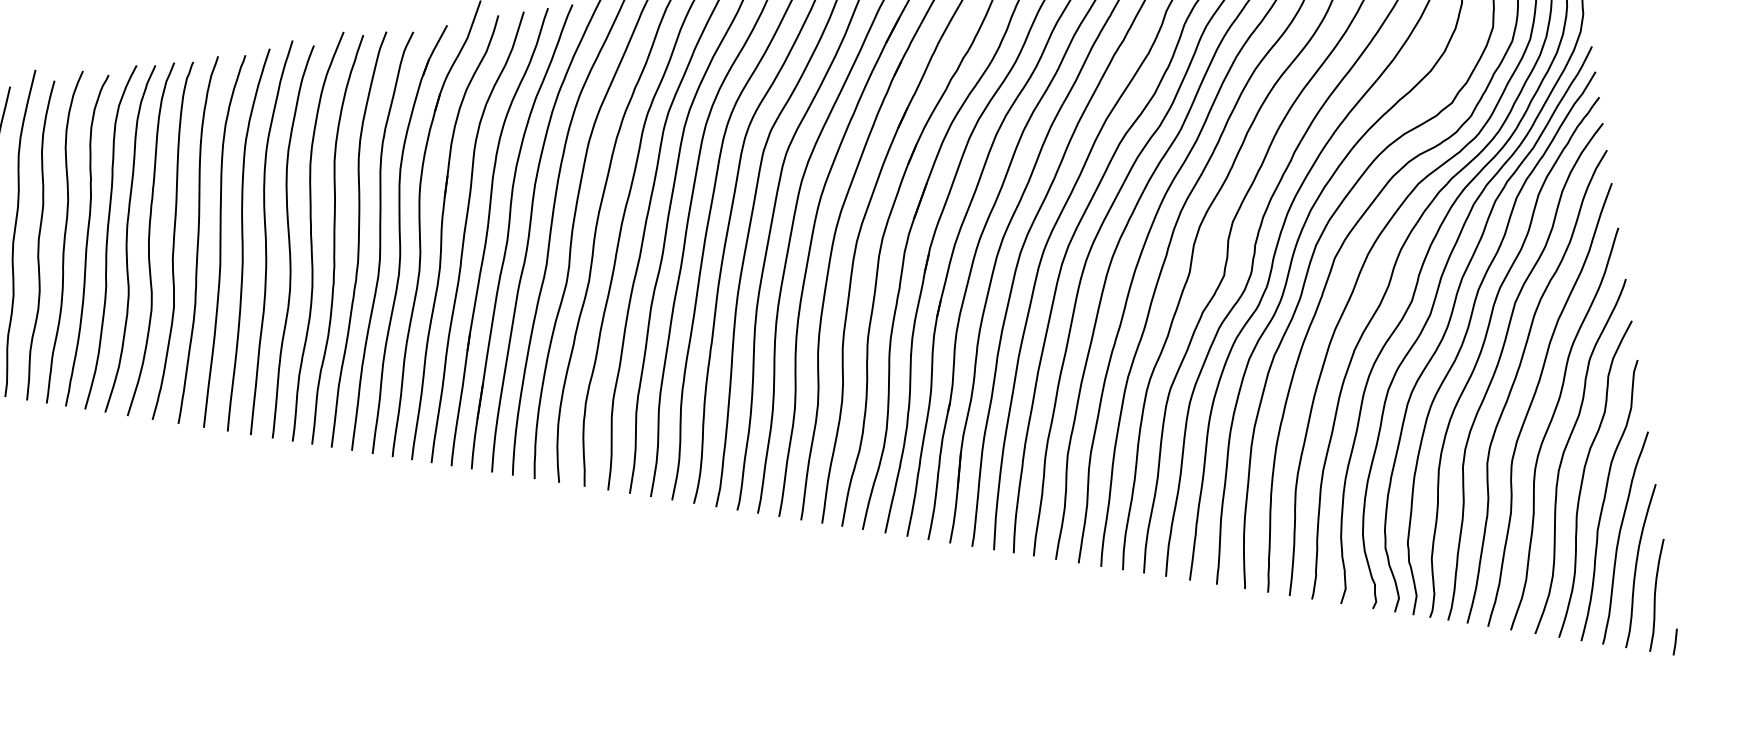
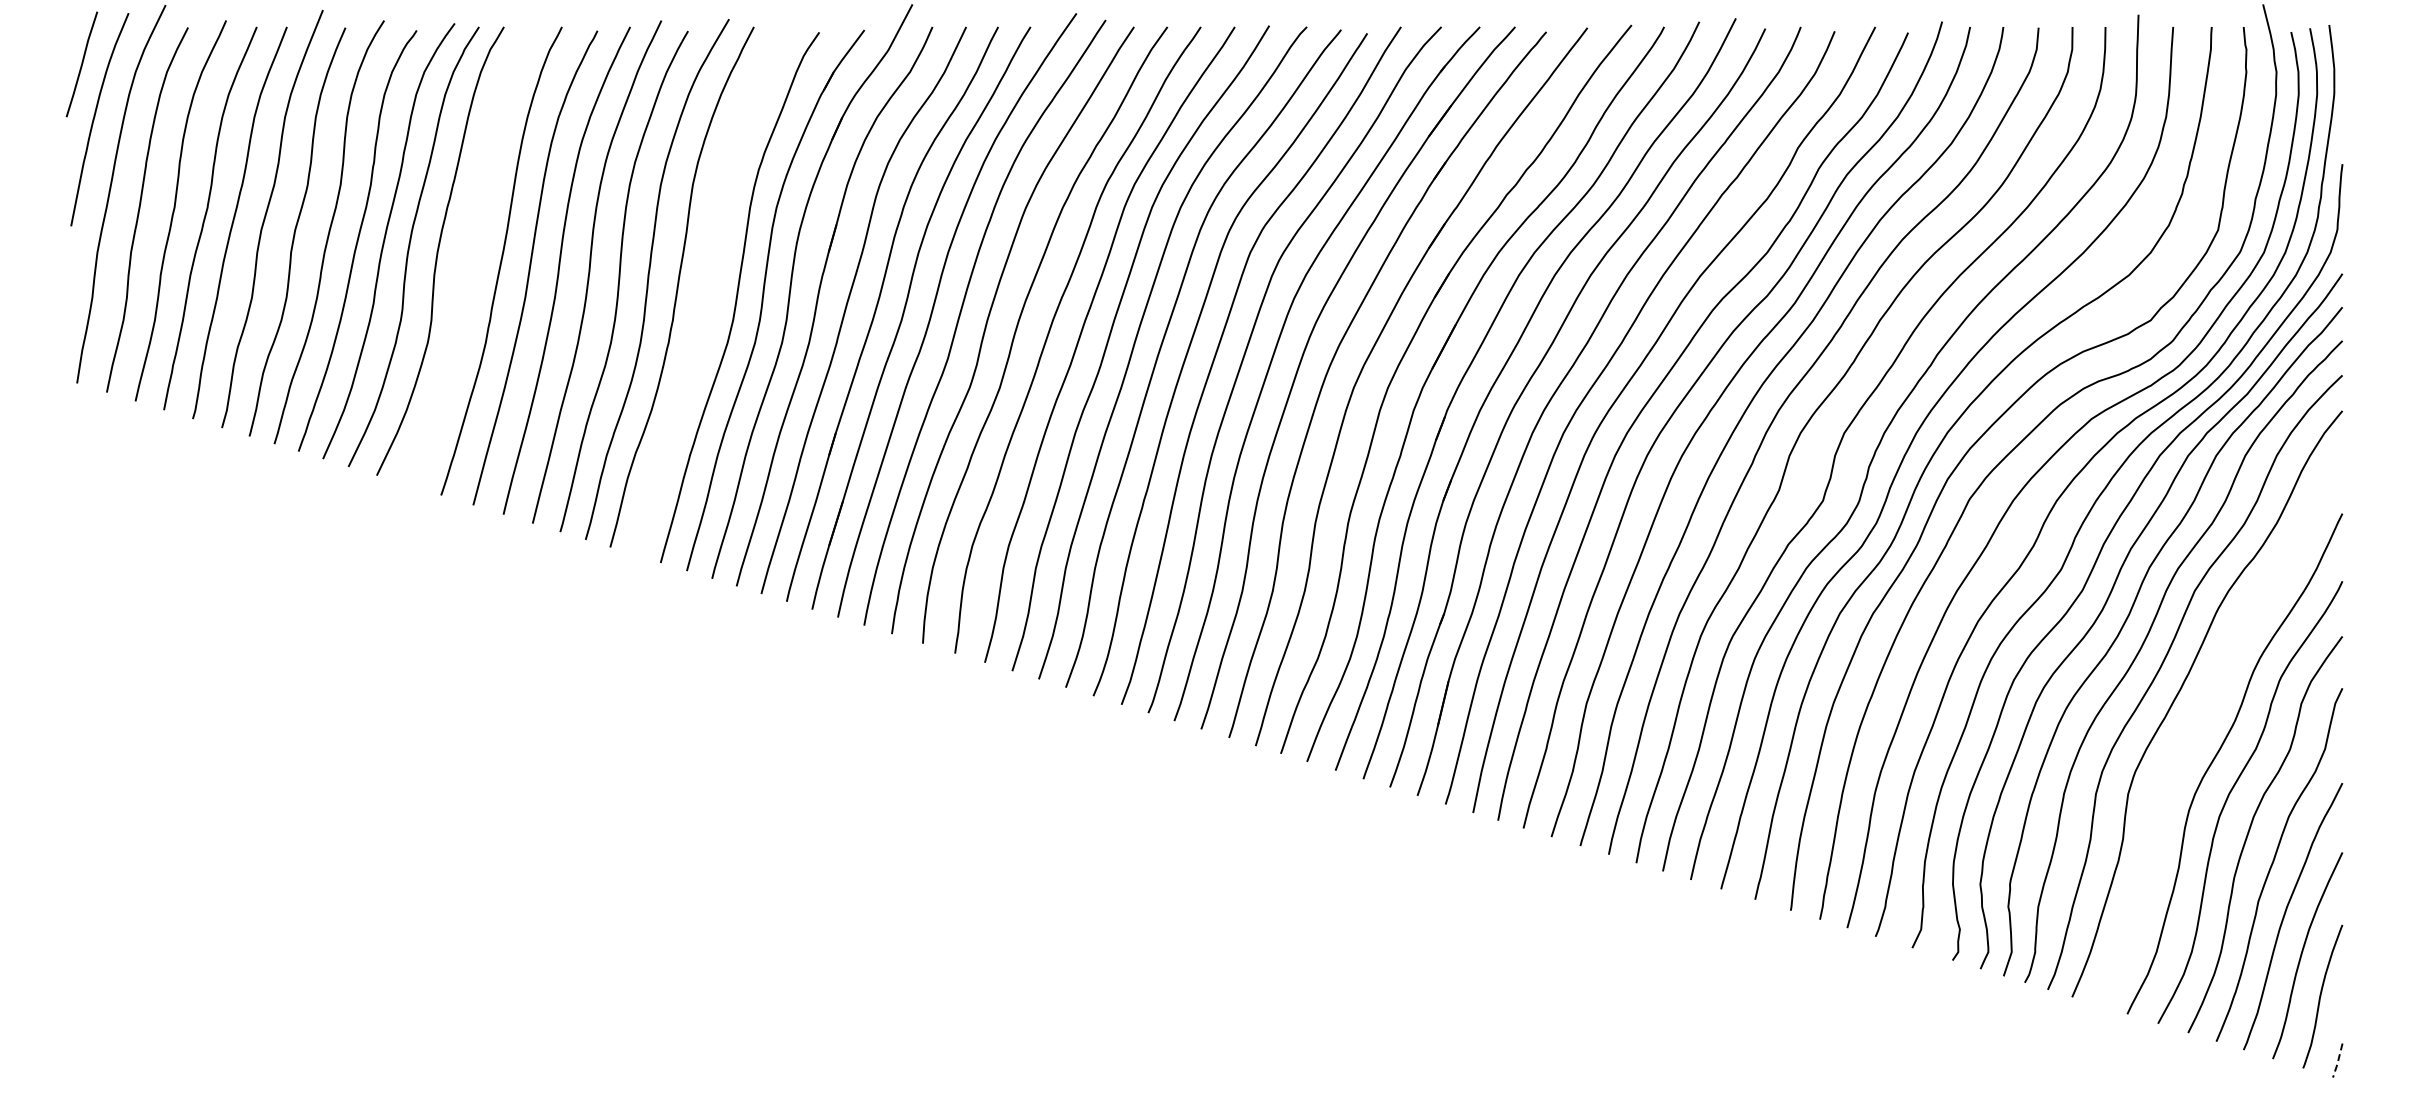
curve: (358, 239) -> (709, 290), removed
curve: (172, 240) -> (468, 257), removed
curve: (1533, 399) -> (2200, 719), removed
line: (1675, 642) -> (2338, 1061), solid -> dashed

